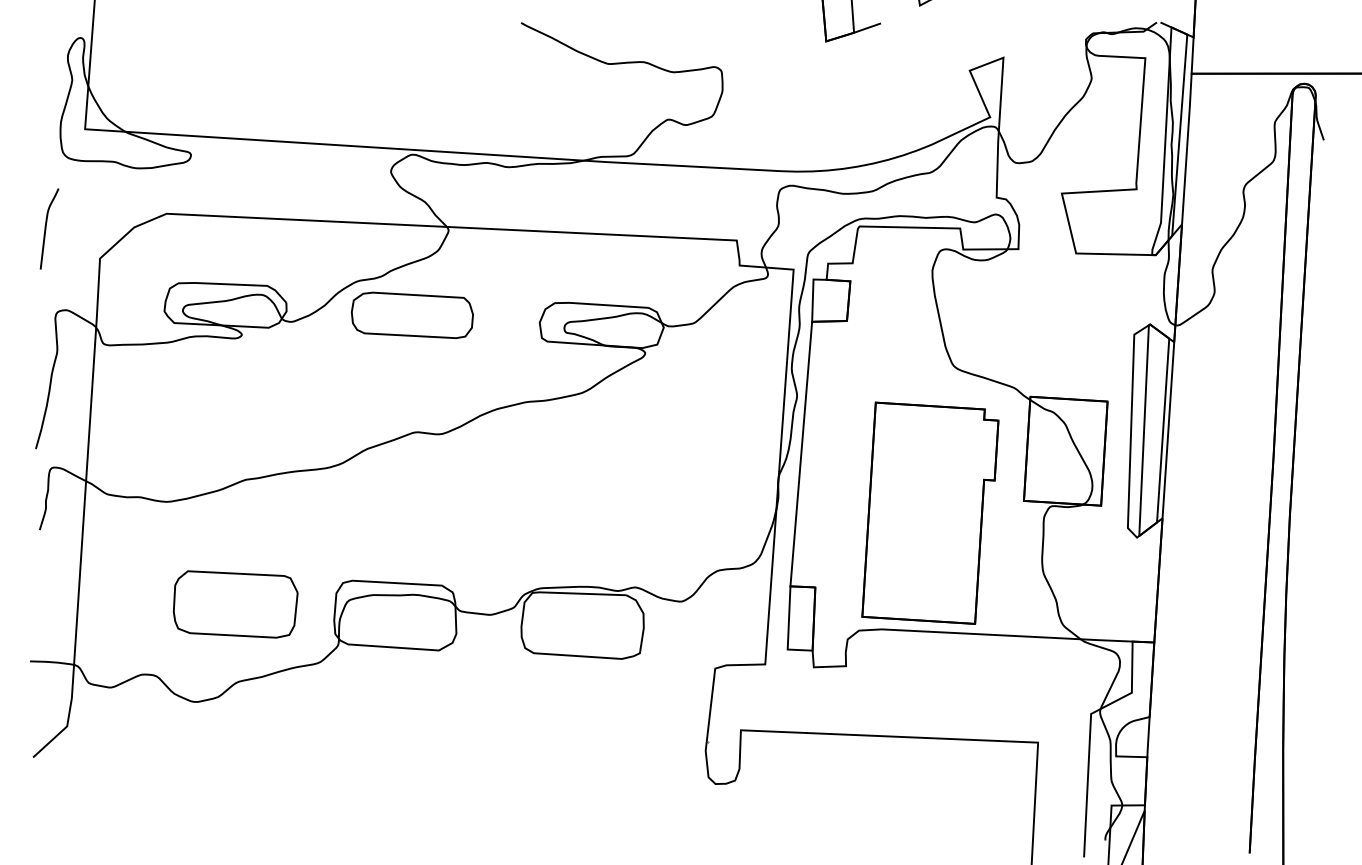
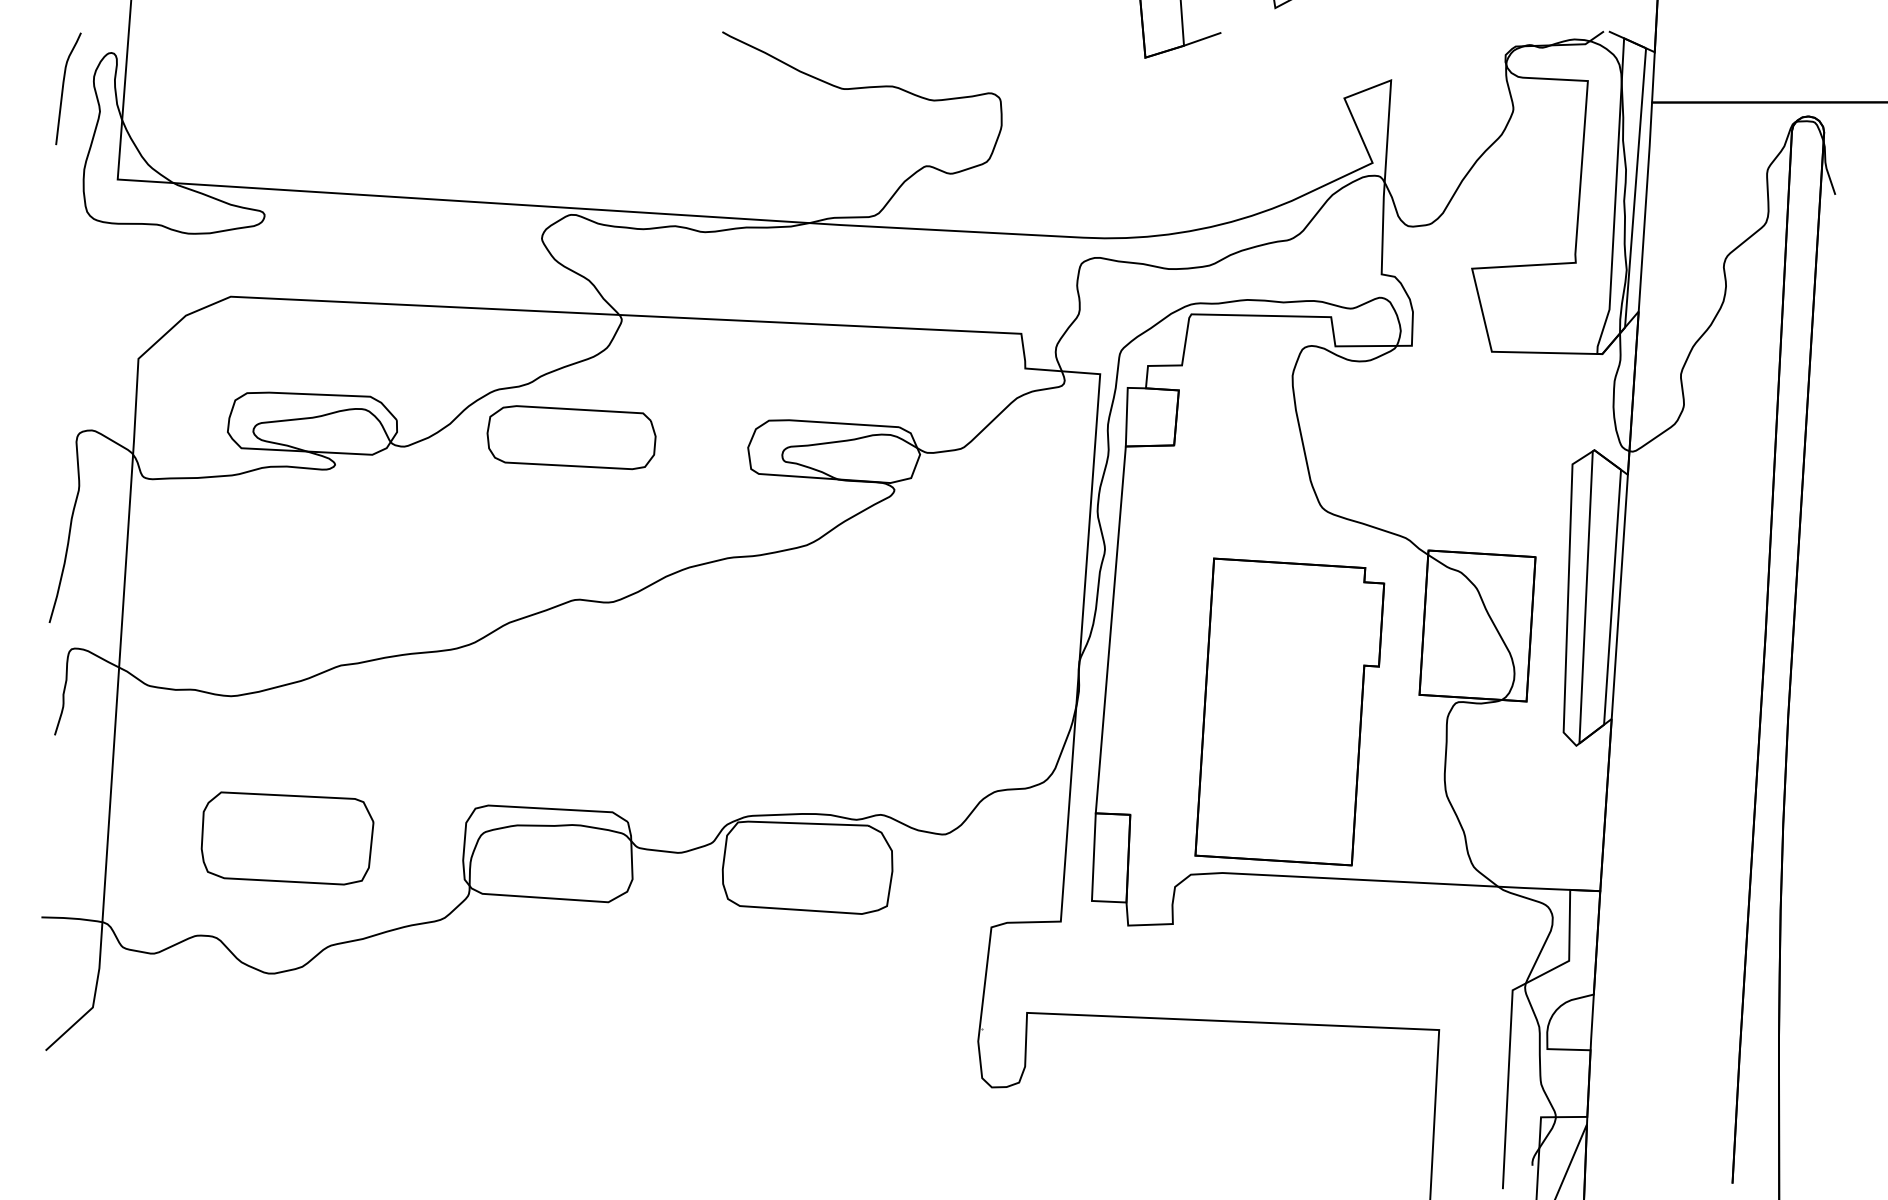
curve: (45, 228) -> (63, 88), moved
part: (235, 604) -> (287, 838), moved

